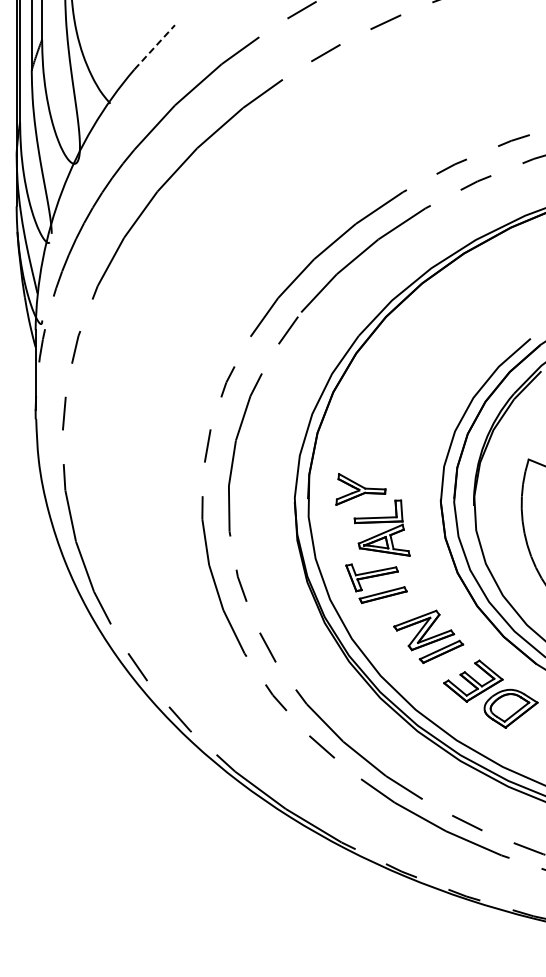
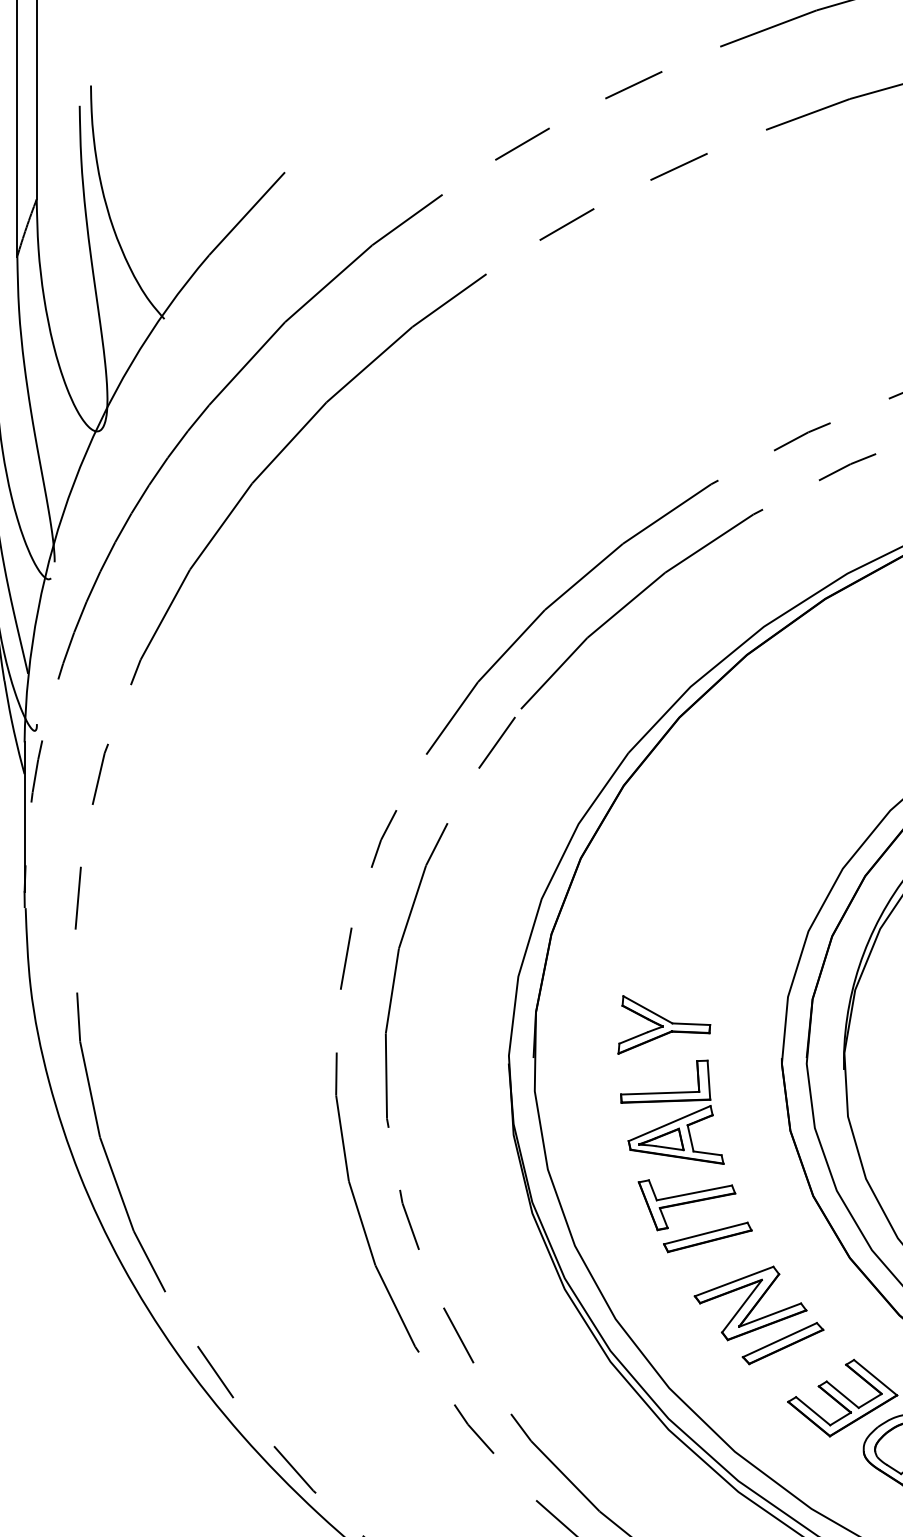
line: (155, 47) -> (248, 214), dashed -> solid
part: (360, 489) -> (663, 1025), moved
part: (374, 577) -> (691, 1204), moved

